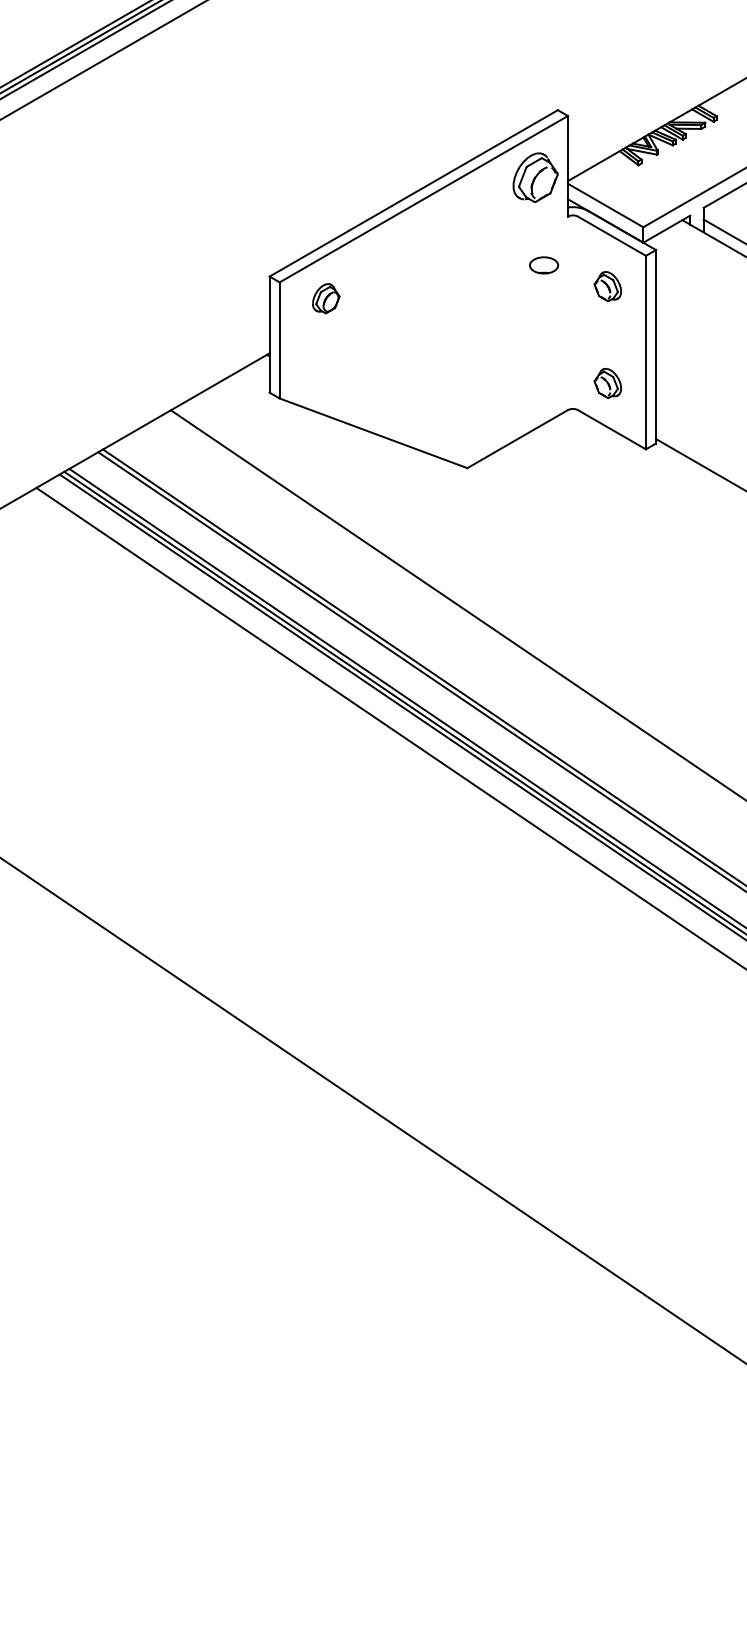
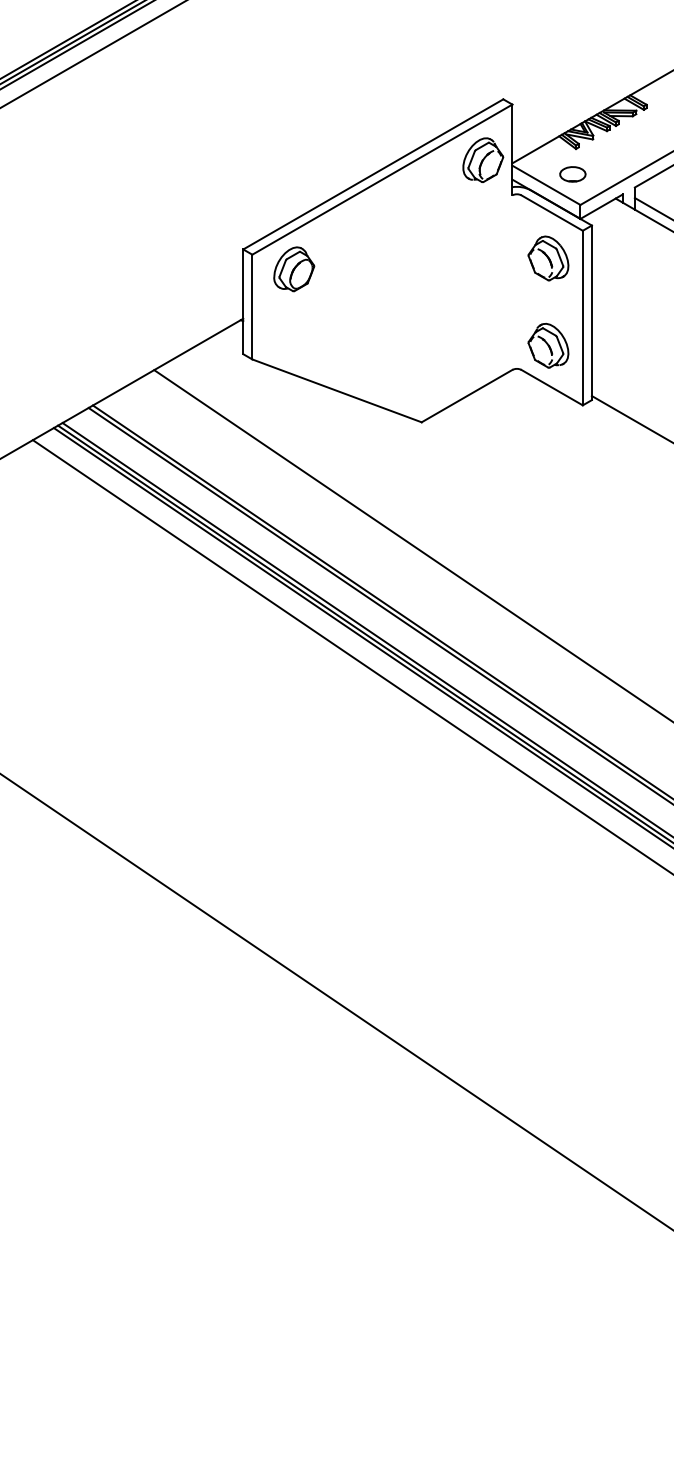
part: (543, 265) -> (572, 174), moved
part: (607, 286) -> (548, 258), size x1.67
part: (326, 298) -> (294, 269), size x1.67
part: (607, 383) -> (548, 345), size x1.67

